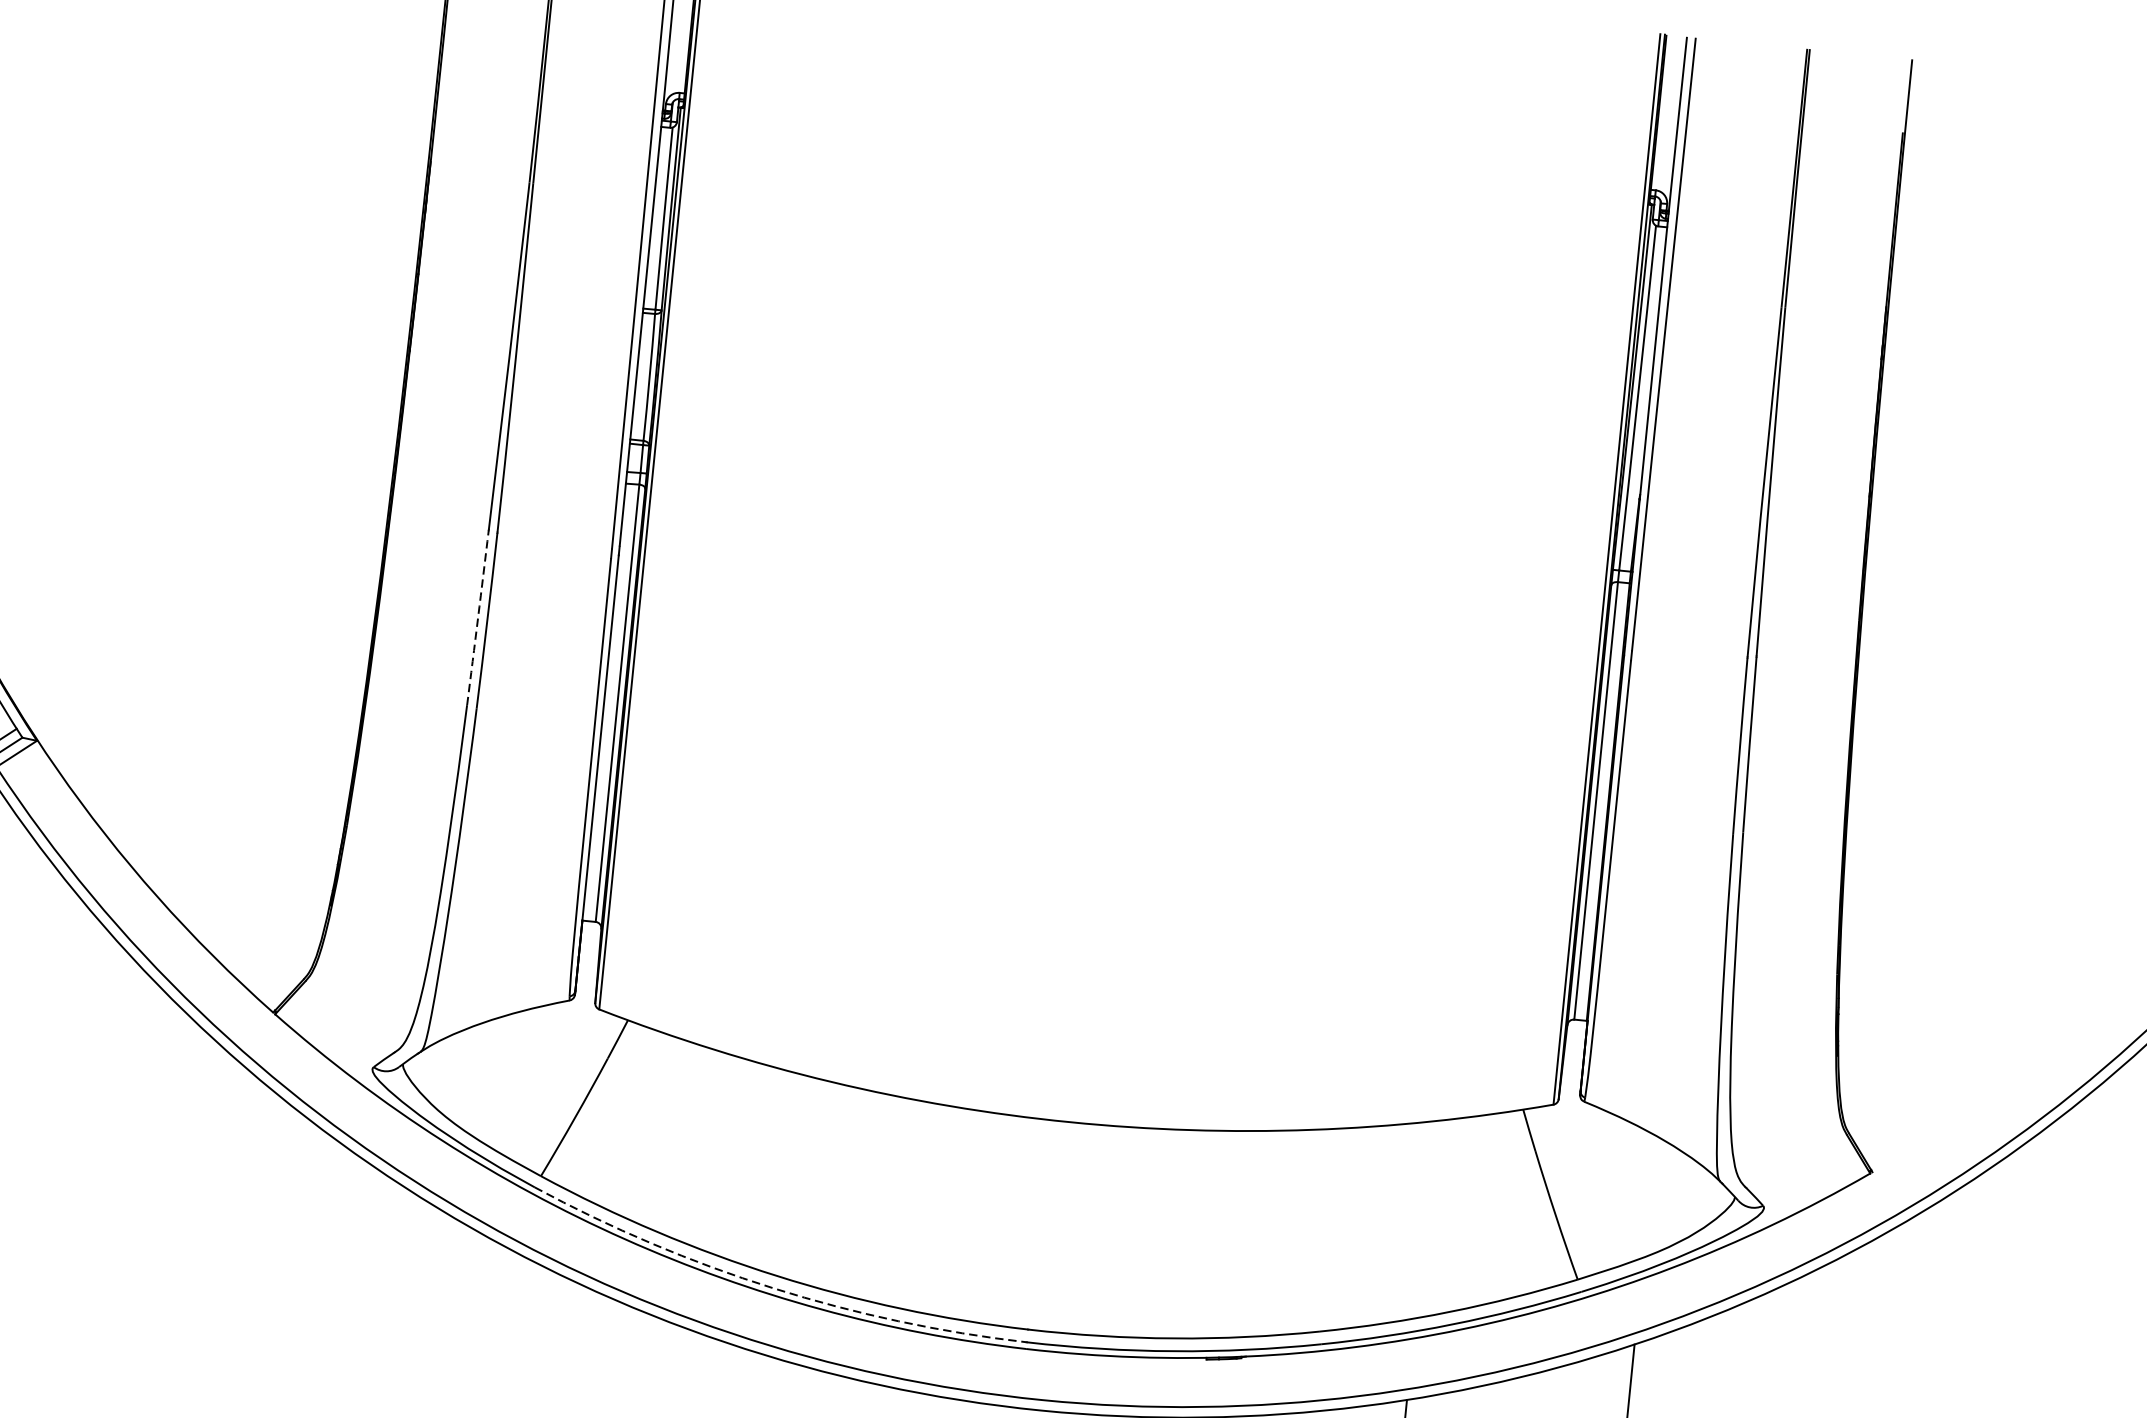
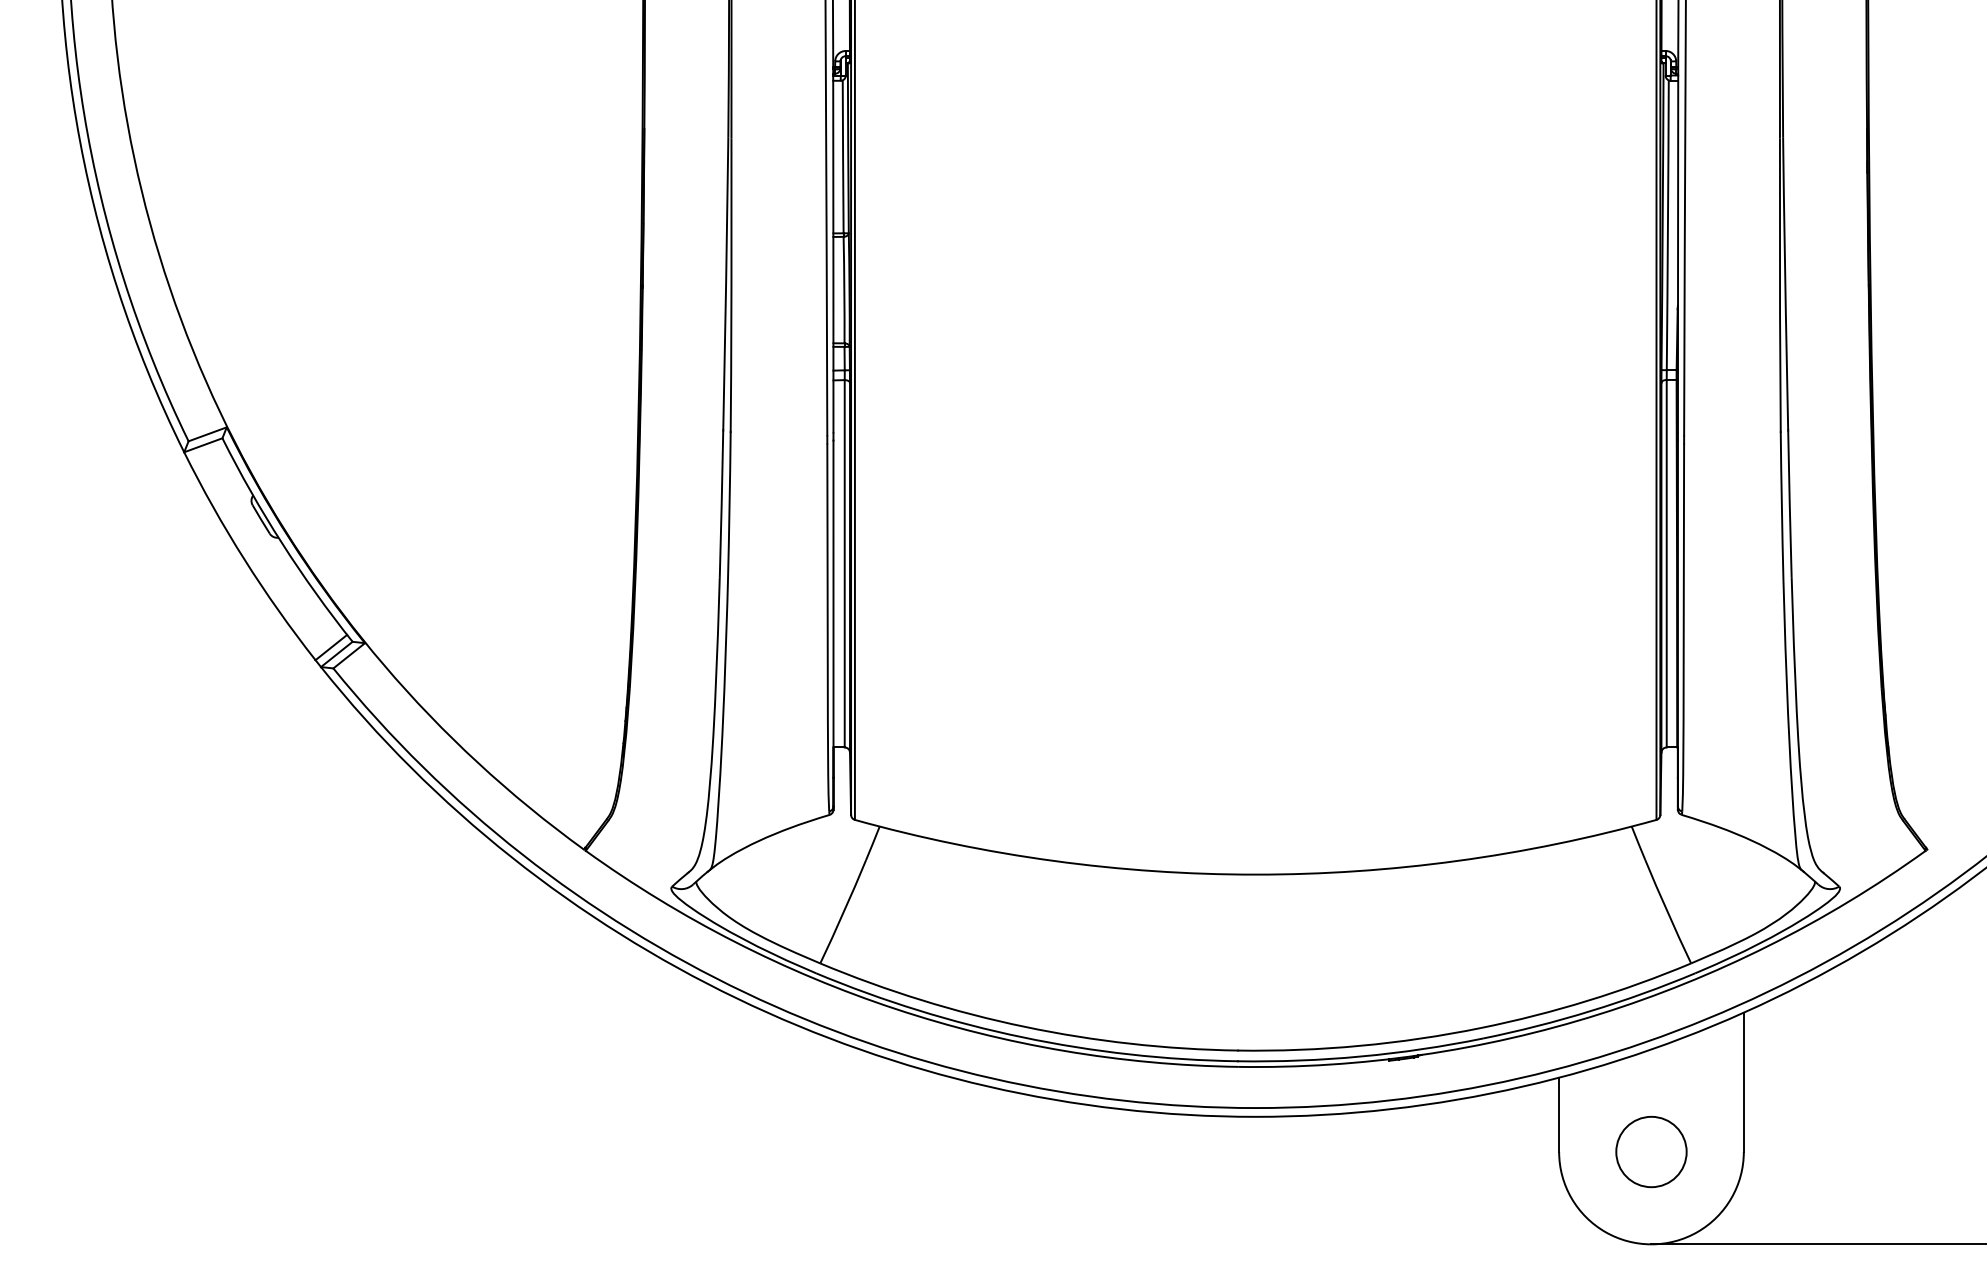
arc: (477, 618) -> (721, 504), dashed -> solid
arc: (772, 1288) -> (1022, 1037), dashed -> solid

